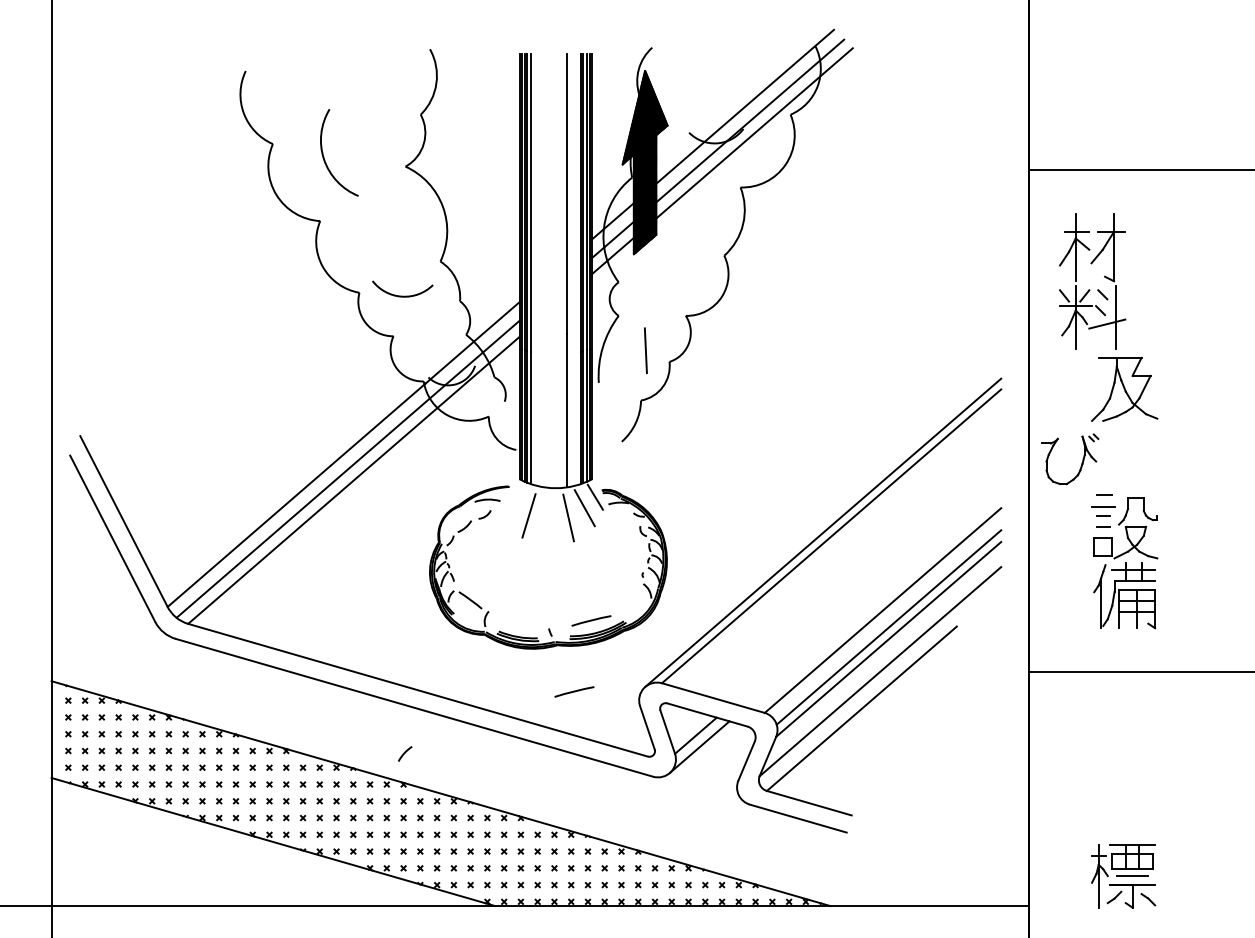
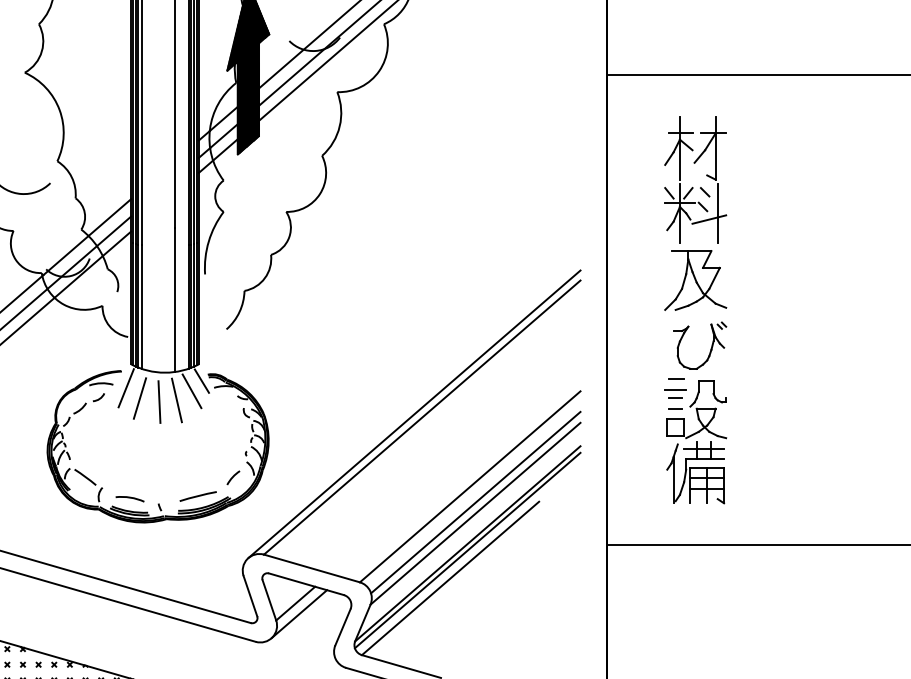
part: (1089, 289) -> (692, 187), moved
line: (645, 350) -> (159, 401), moved
part: (1081, 462) -> (710, 348), moved
line: (514, 504) -> (126, 387), added
arc: (518, 623) -> (130, 498), added
line: (880, 678) -> (467, 550), added
line: (574, 691) -> (182, 562), removed
arc: (405, 753) -> (233, 477), moved

